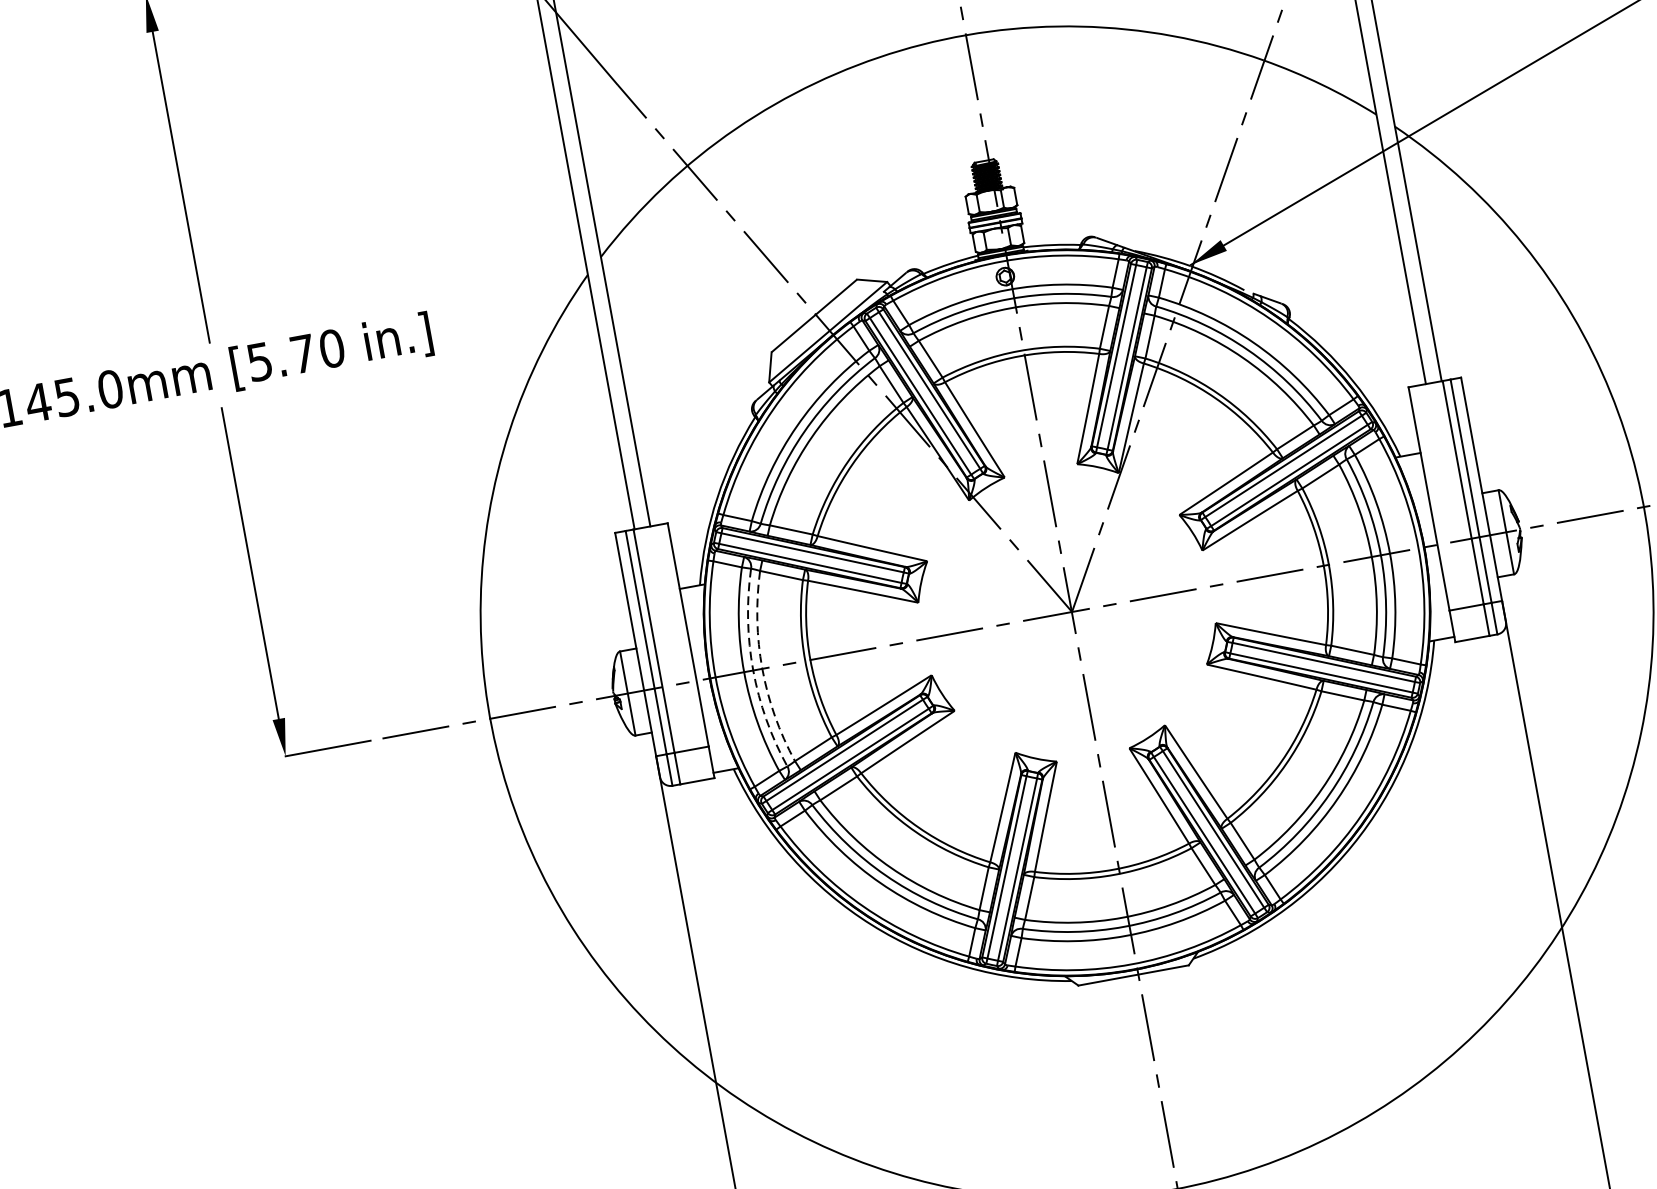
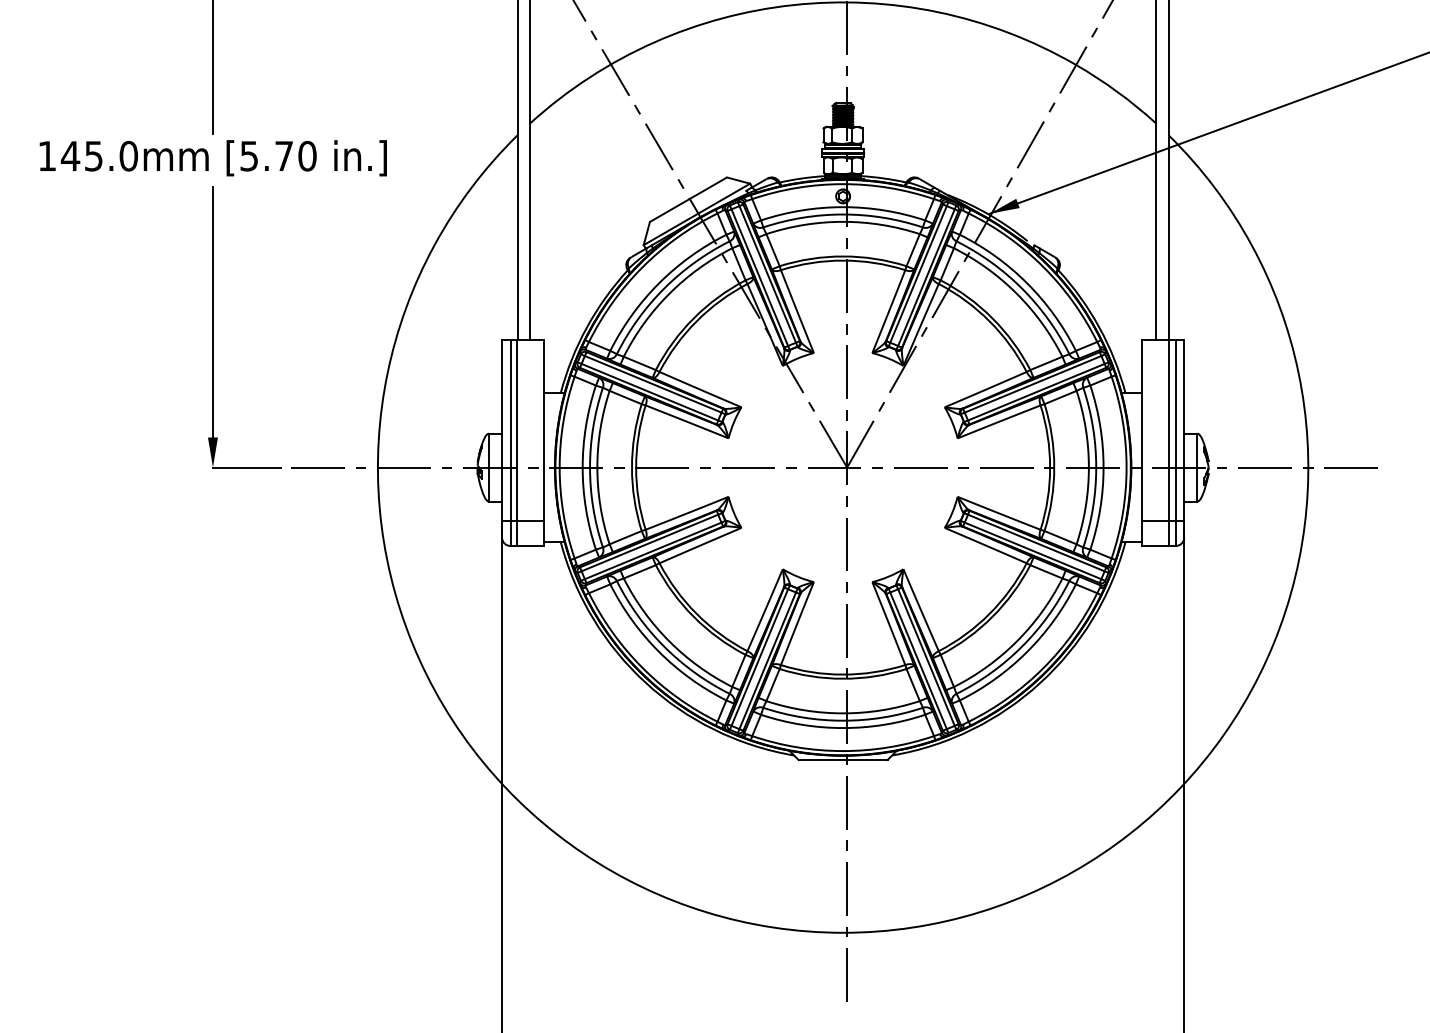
arc: (762, 668) -> (597, 467), dashed -> solid
arc: (753, 670) -> (590, 467), dashed -> solid

